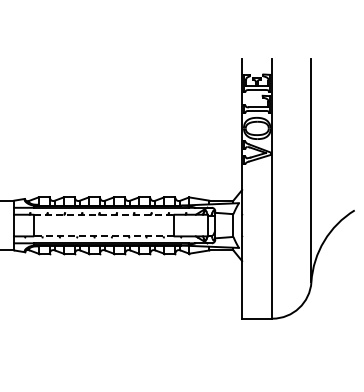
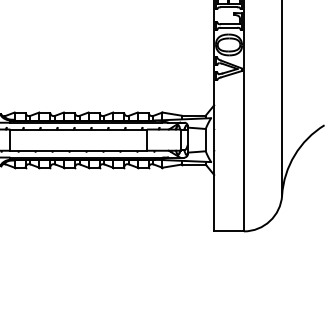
line: (103, 214) -> (78, 129), dashed -> solid
line: (103, 236) -> (78, 150), dashed -> solid

